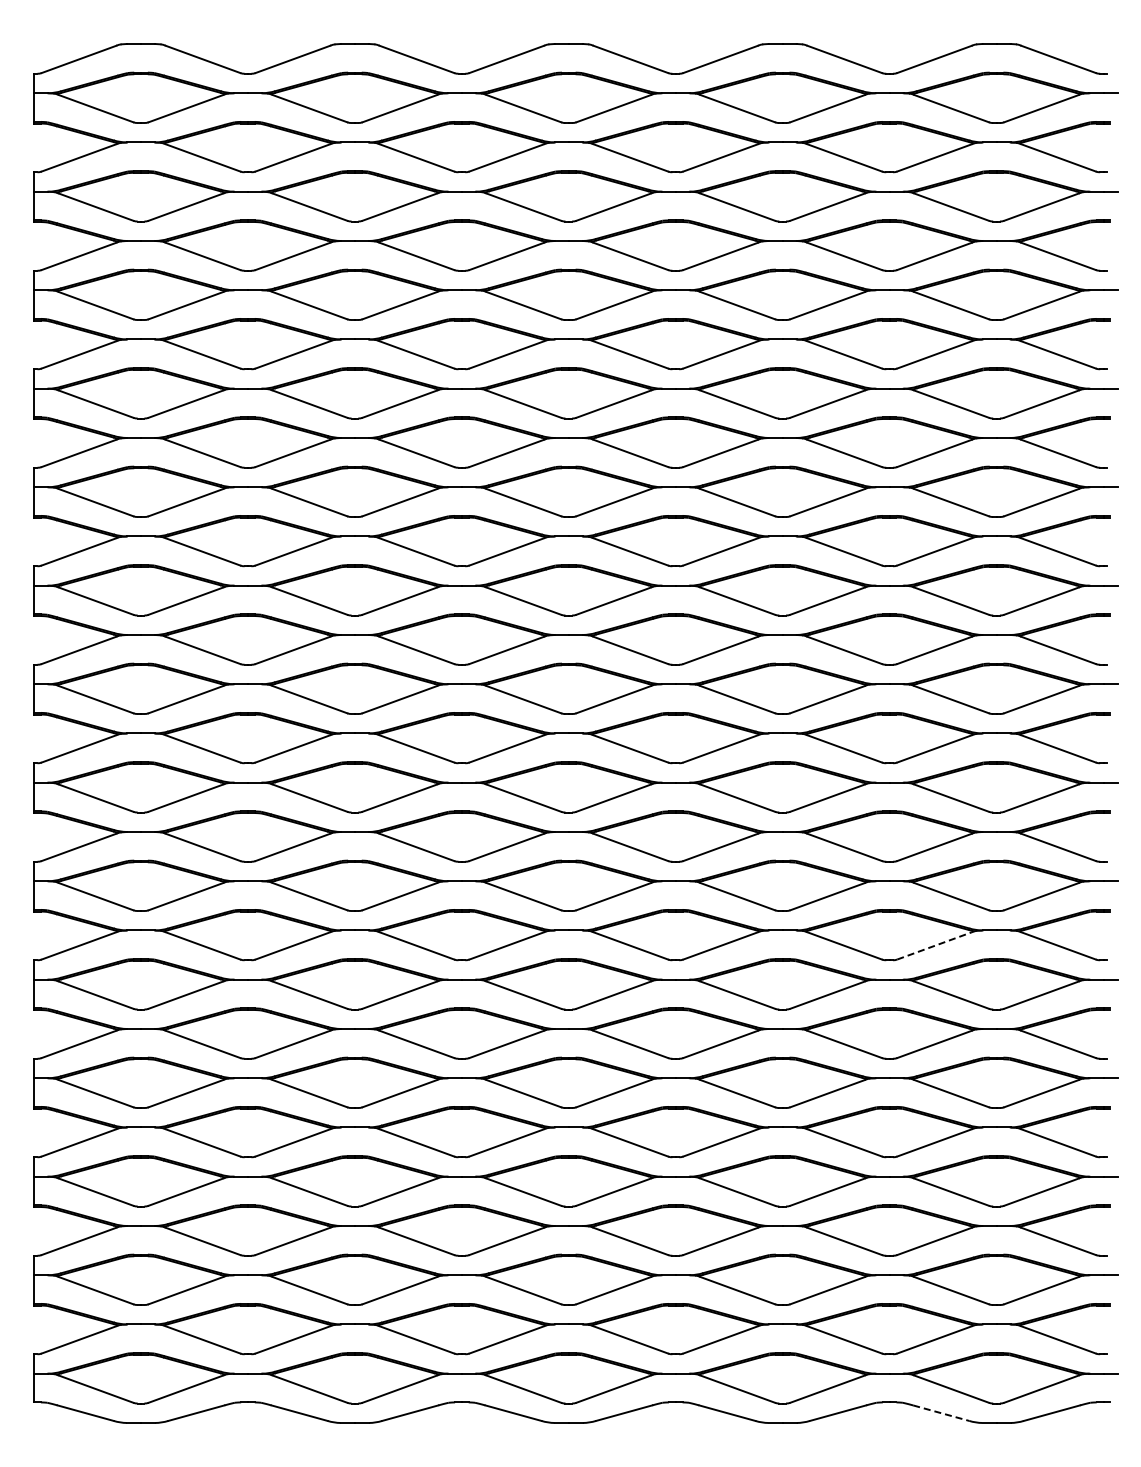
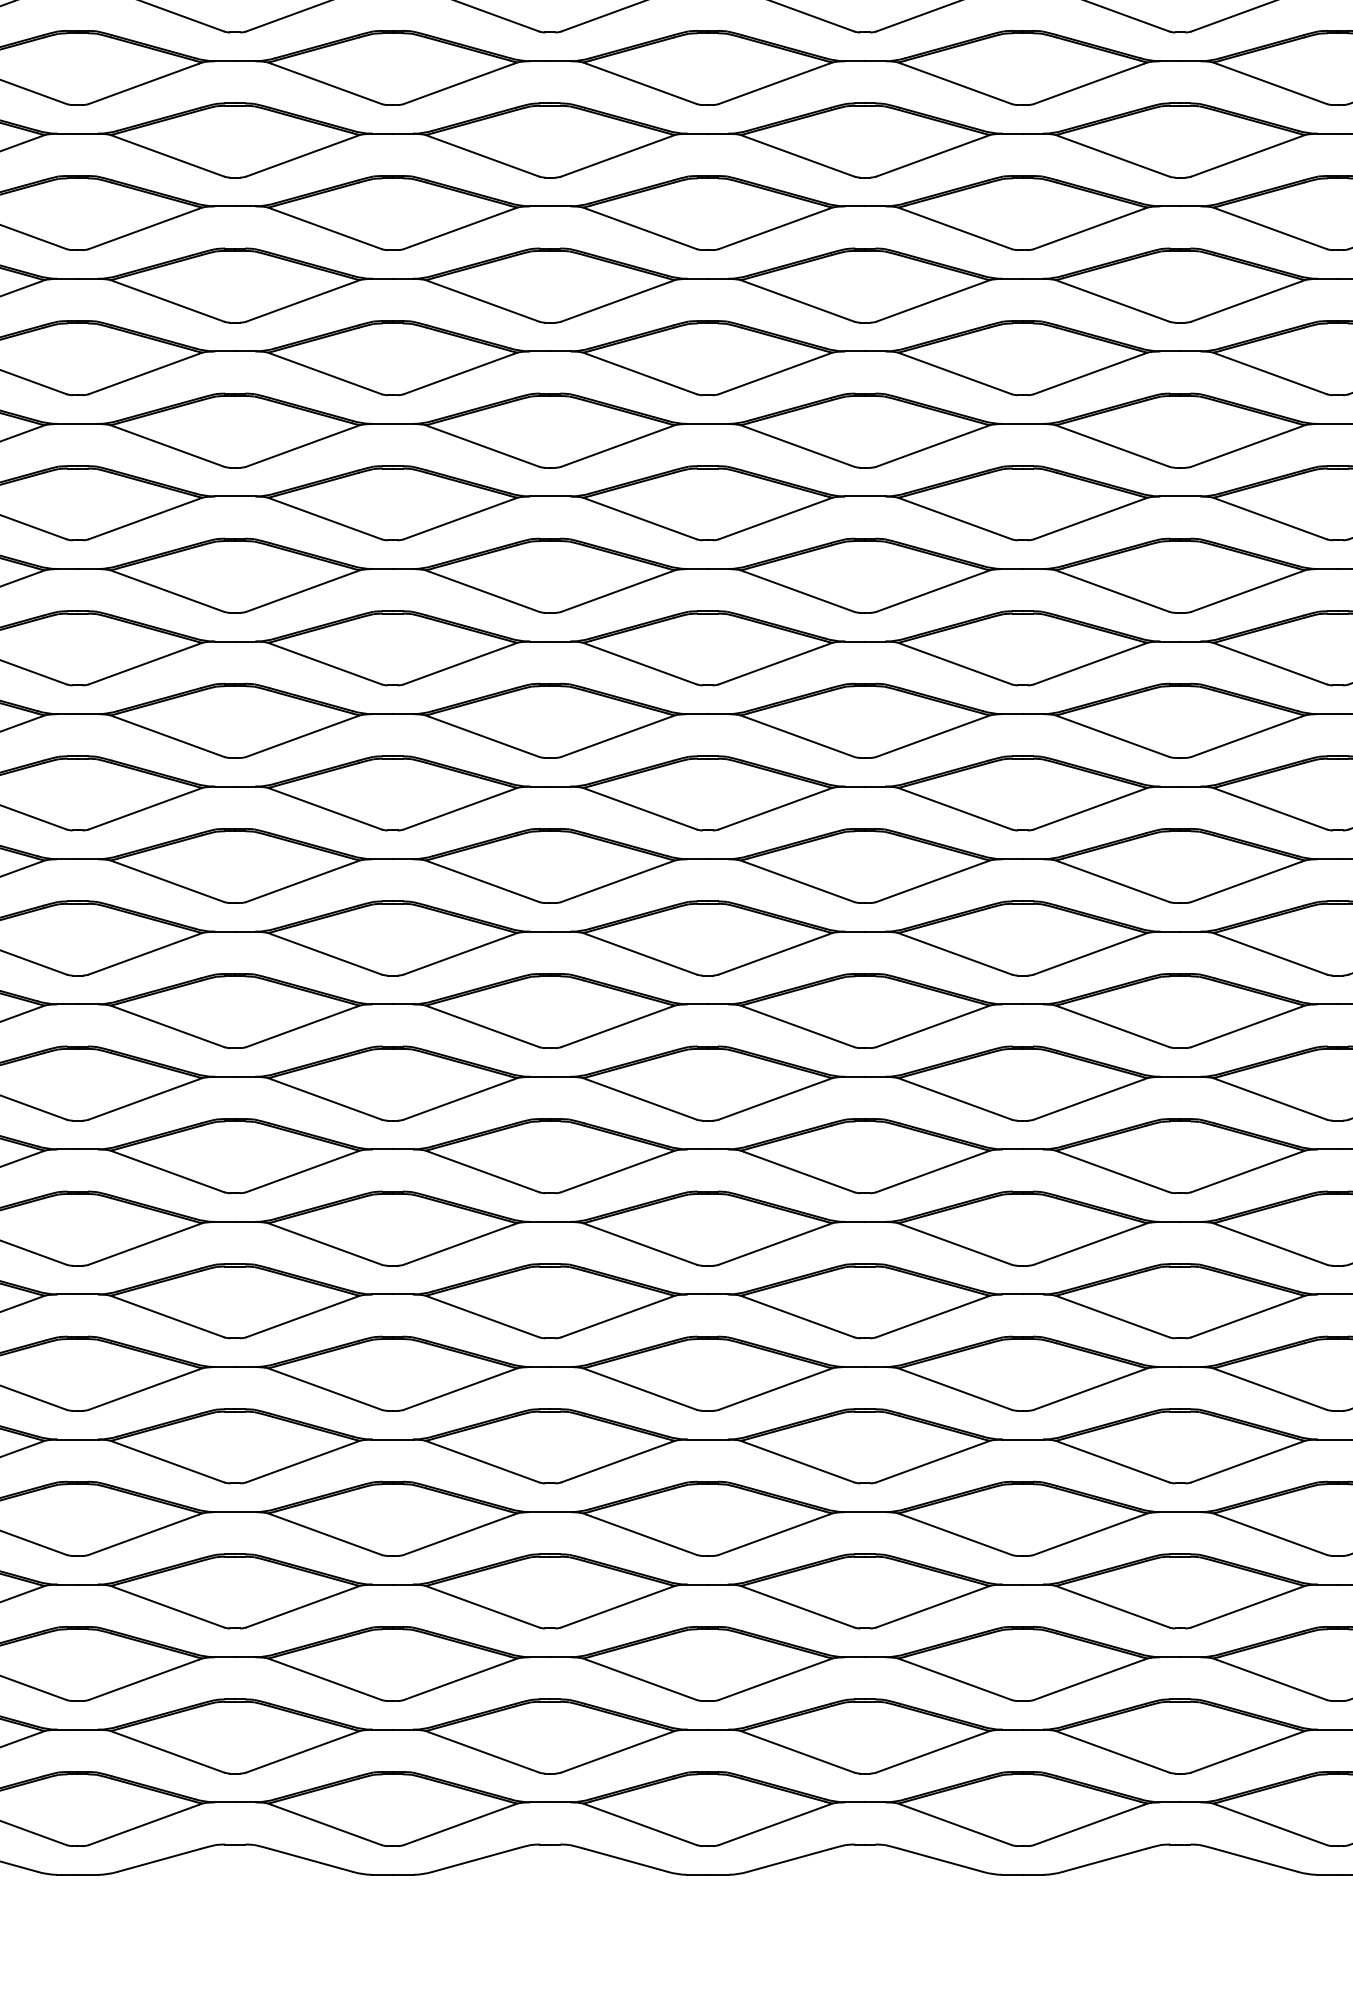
line: (934, 945) -> (1246, 1171), dashed -> solid
line: (941, 1413) -> (1256, 1860), dashed -> solid

